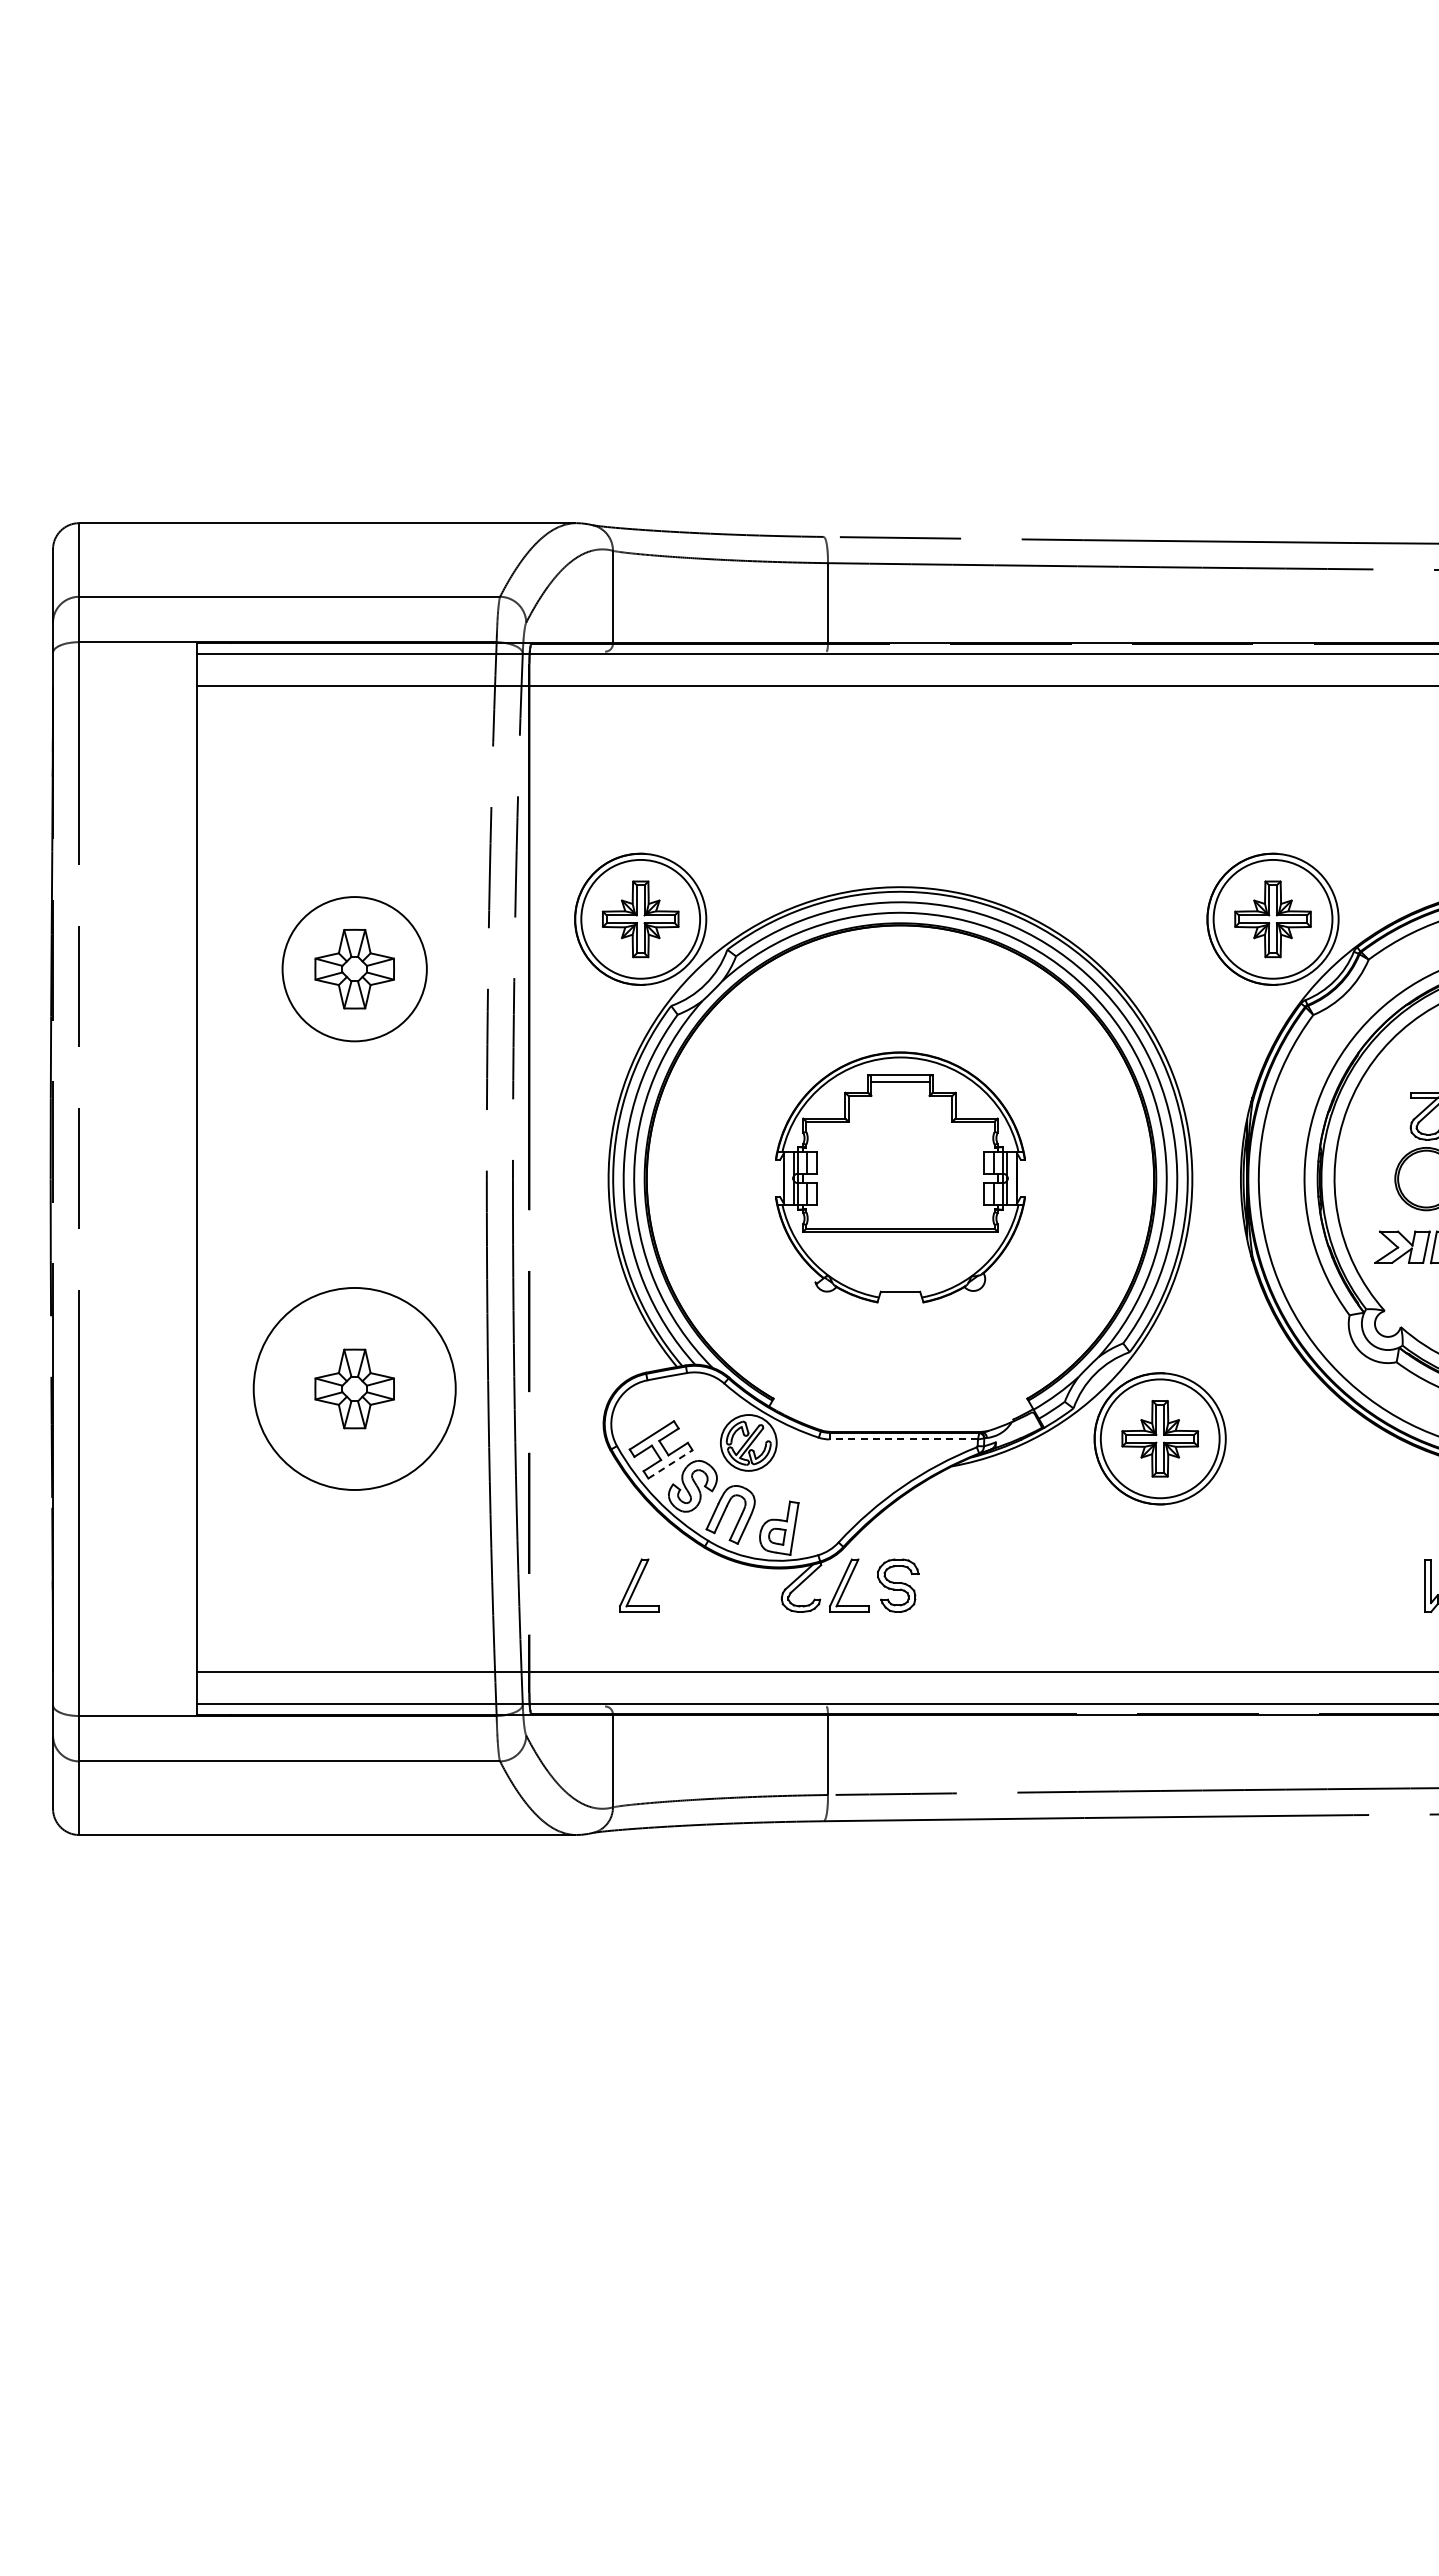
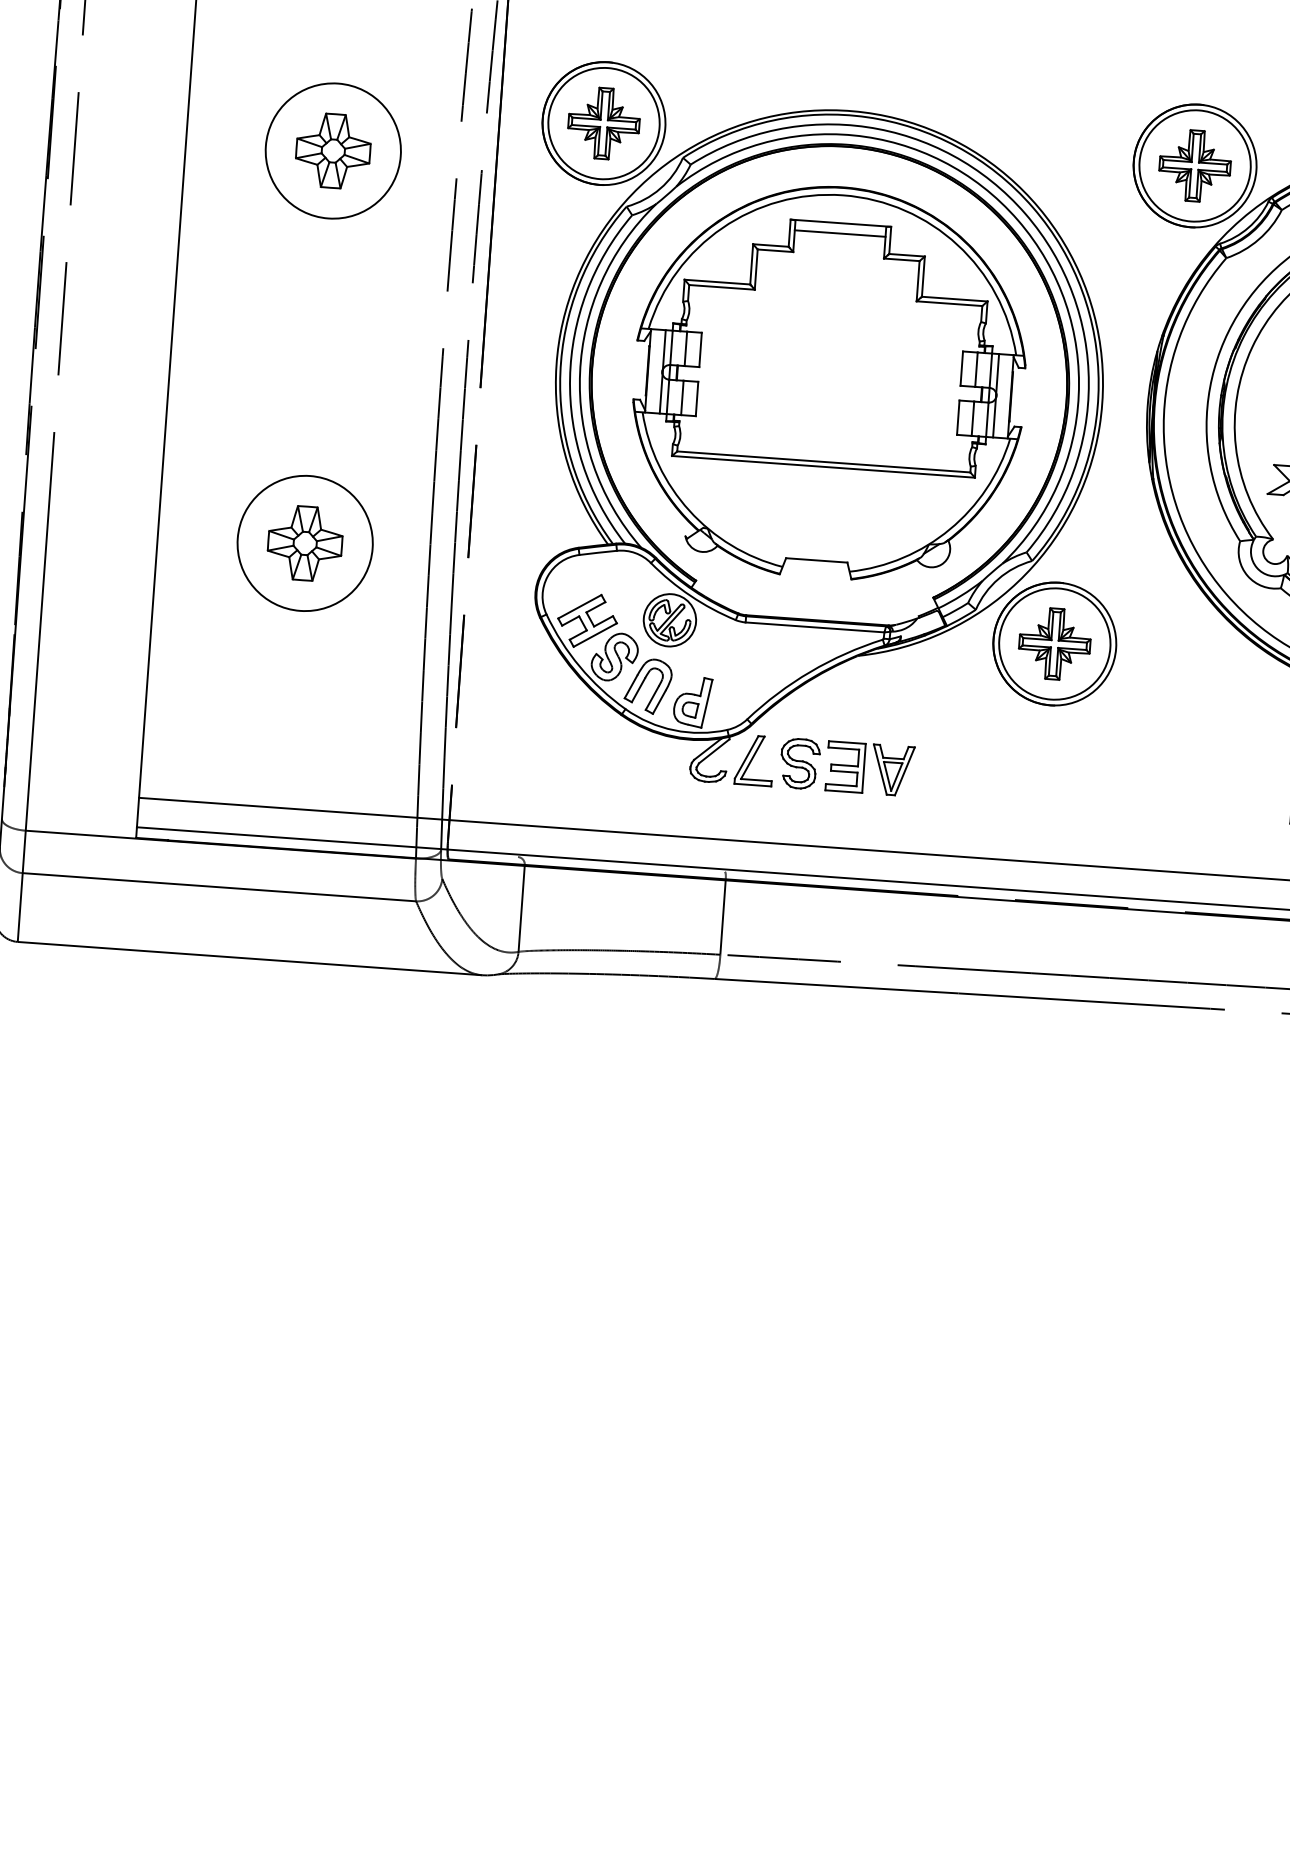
part: (900, 1177) -> (829, 382), size x1.67
circle: (354, 1388) -> (305, 542), size x0.71
line: (903, 1439) -> (814, 627), dashed -> solid
line: (670, 1464) -> (595, 635), dashed -> solid
part: (638, 1585) -> (557, 746), removed
part: (973, 1585) -> (870, 768), added

